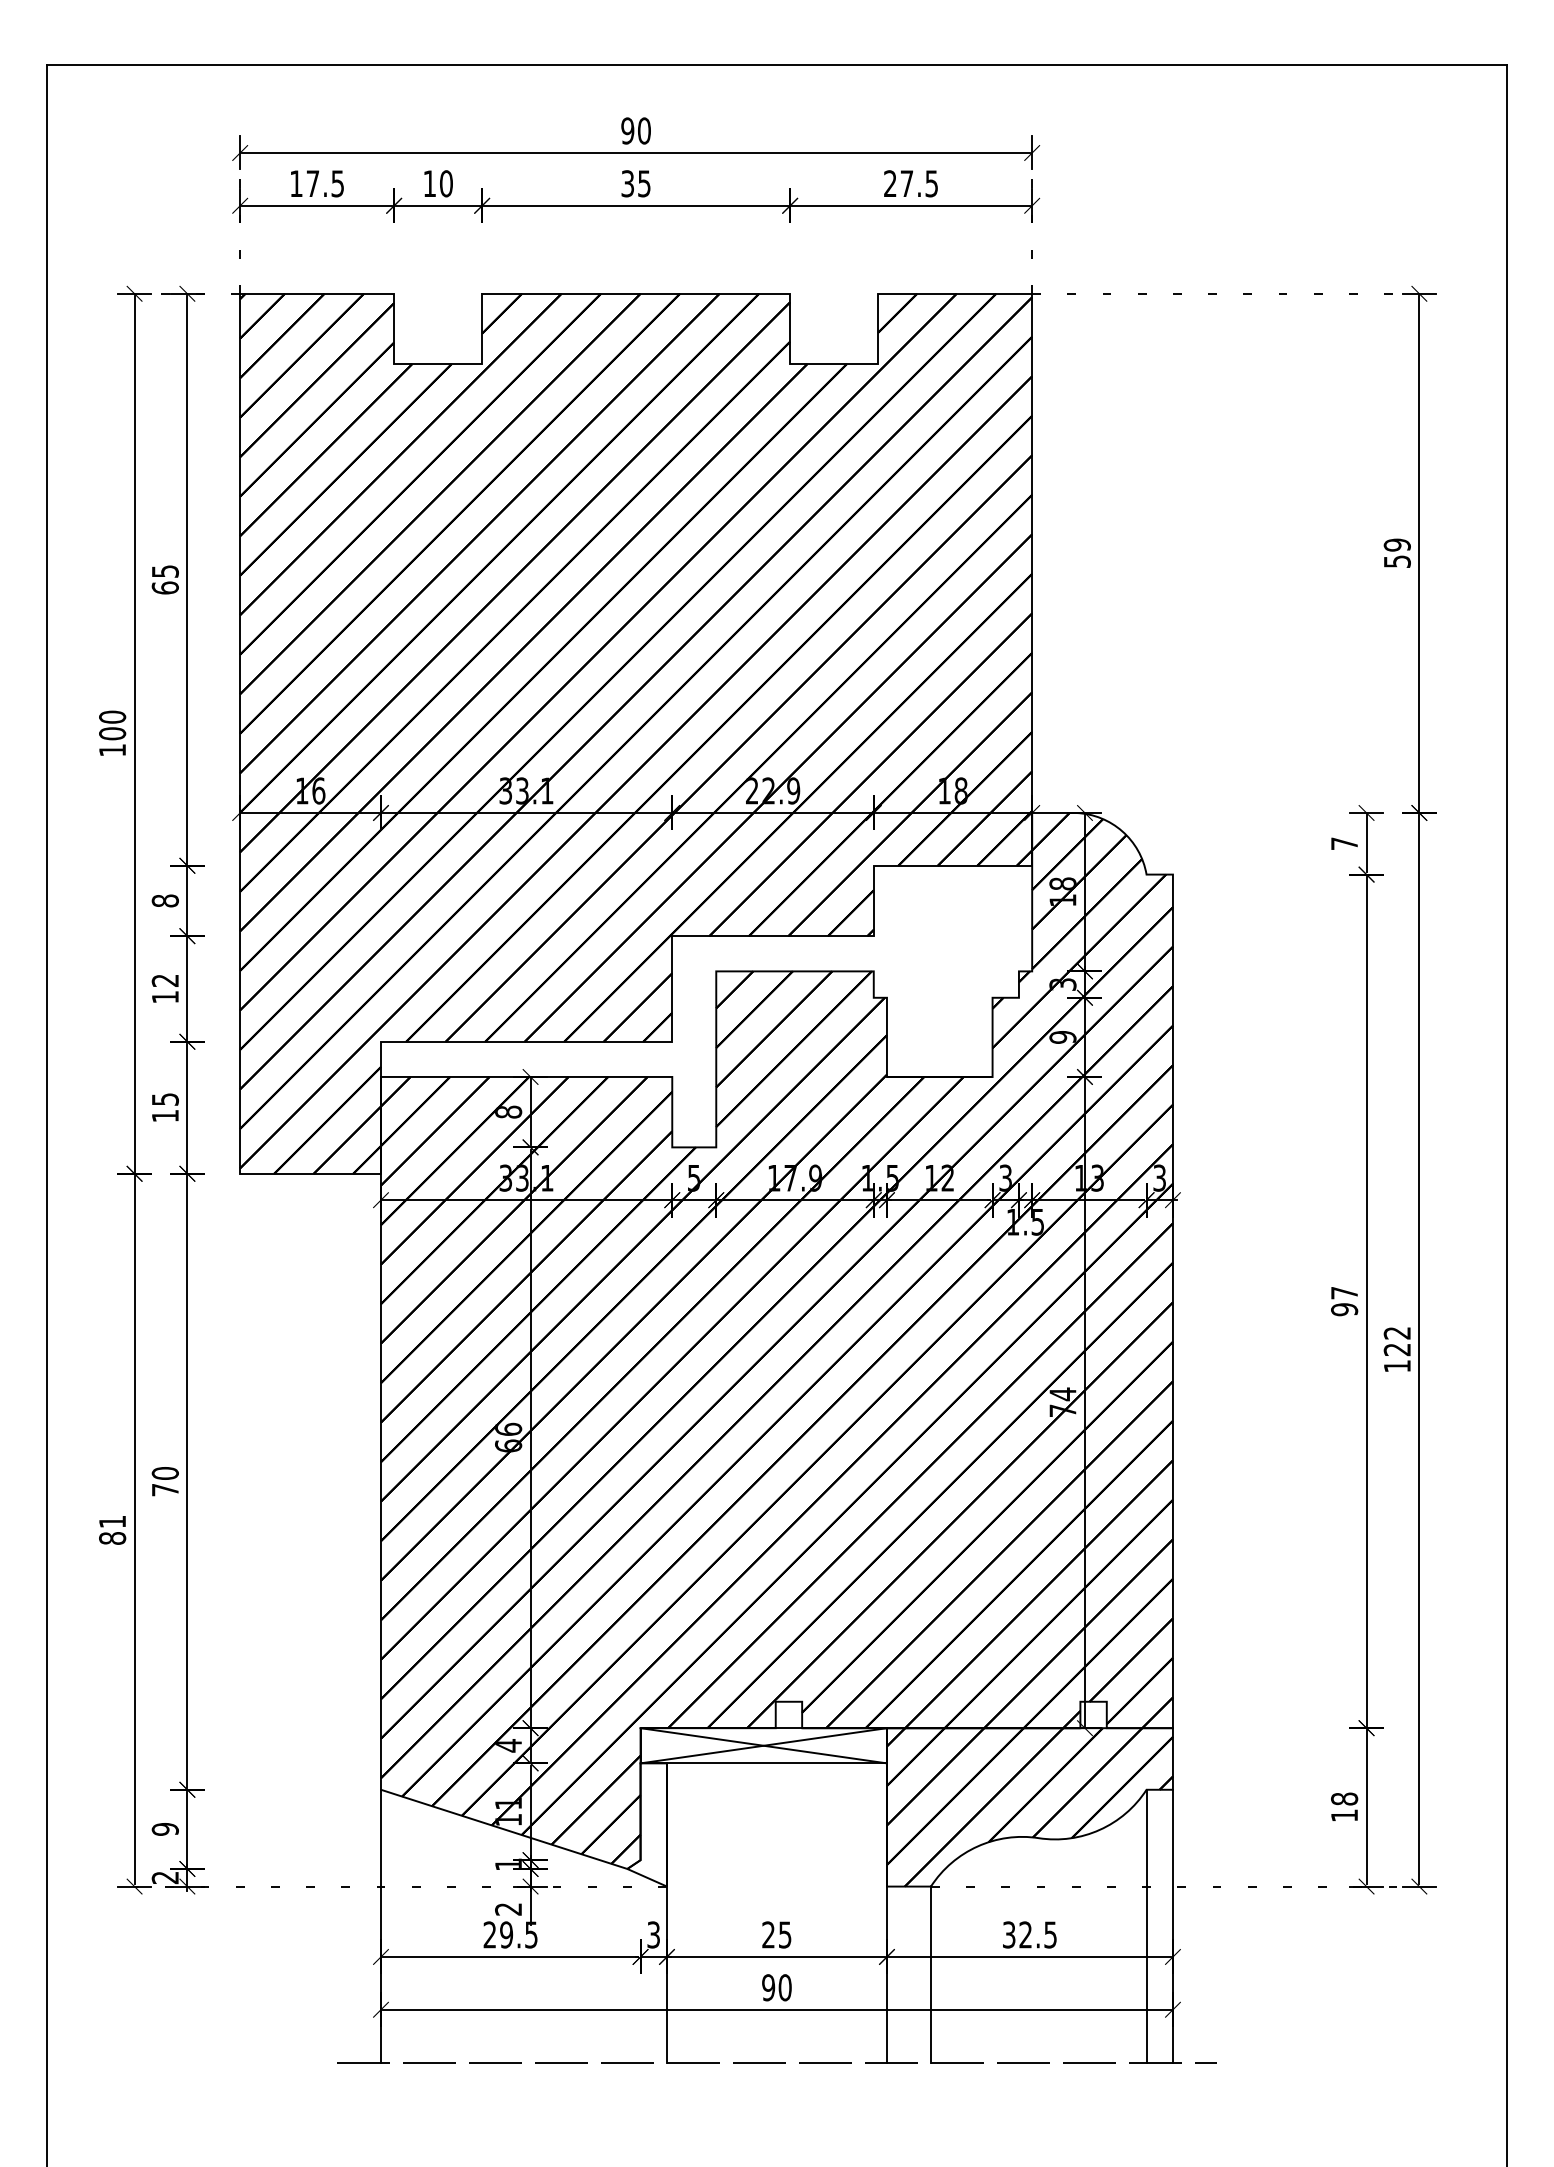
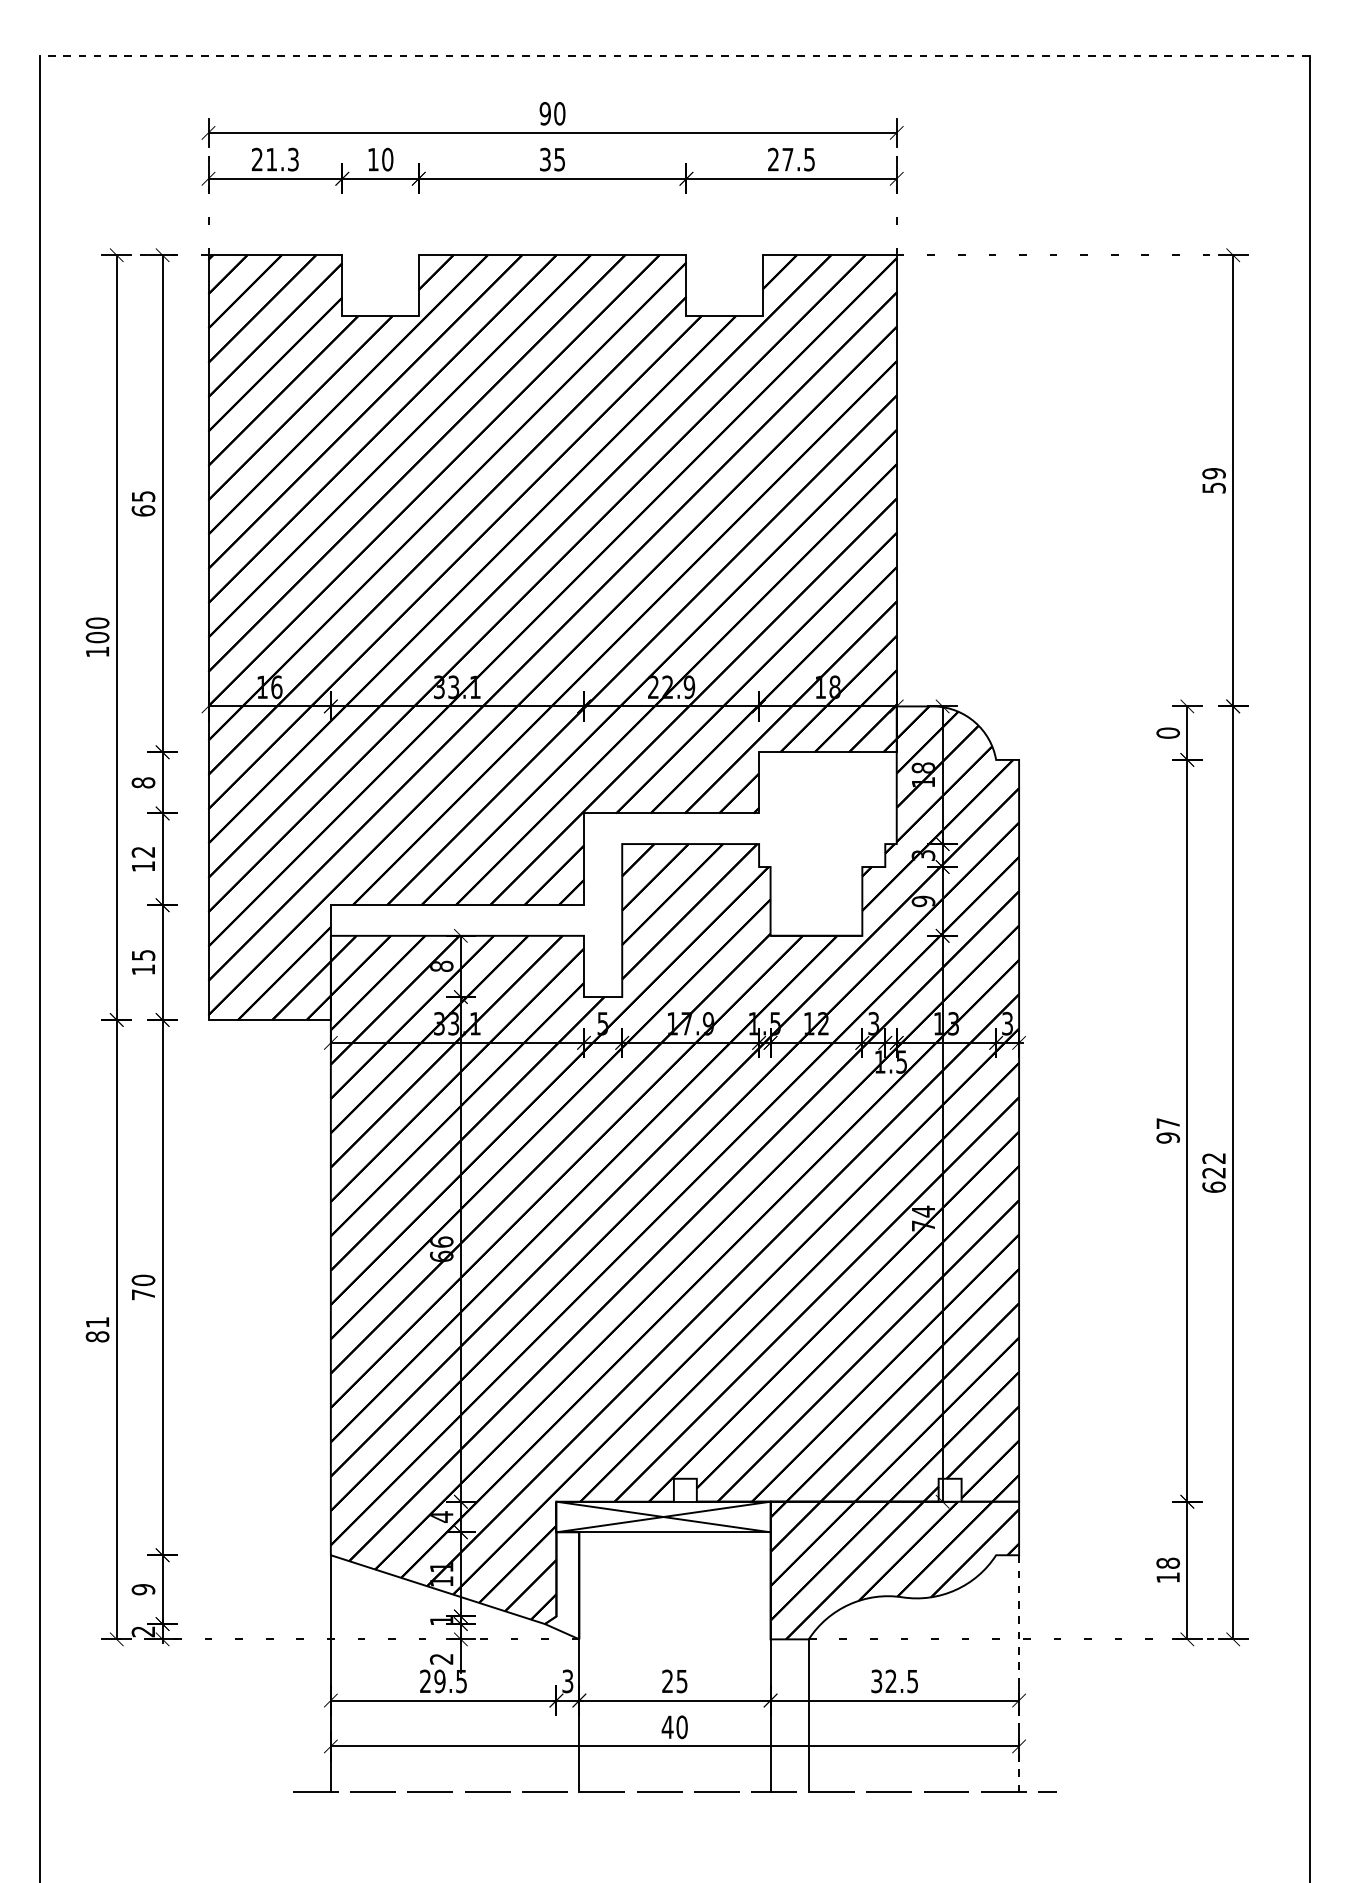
line: (776, 65) -> (674, 56), solid -> dashed
text: (317, 183) -> (275, 159), 17.5 -> 21.3
text: (1344, 843) -> (1168, 732), 7 -> 0
text: (1396, 1365) -> (1213, 1186), 122 -> 622
line: (1146, 1925) -> (996, 1673), removed
line: (1172, 1926) -> (1018, 1674), solid -> dashed
text: (768, 1987) -> (667, 1727), 90 -> 40

